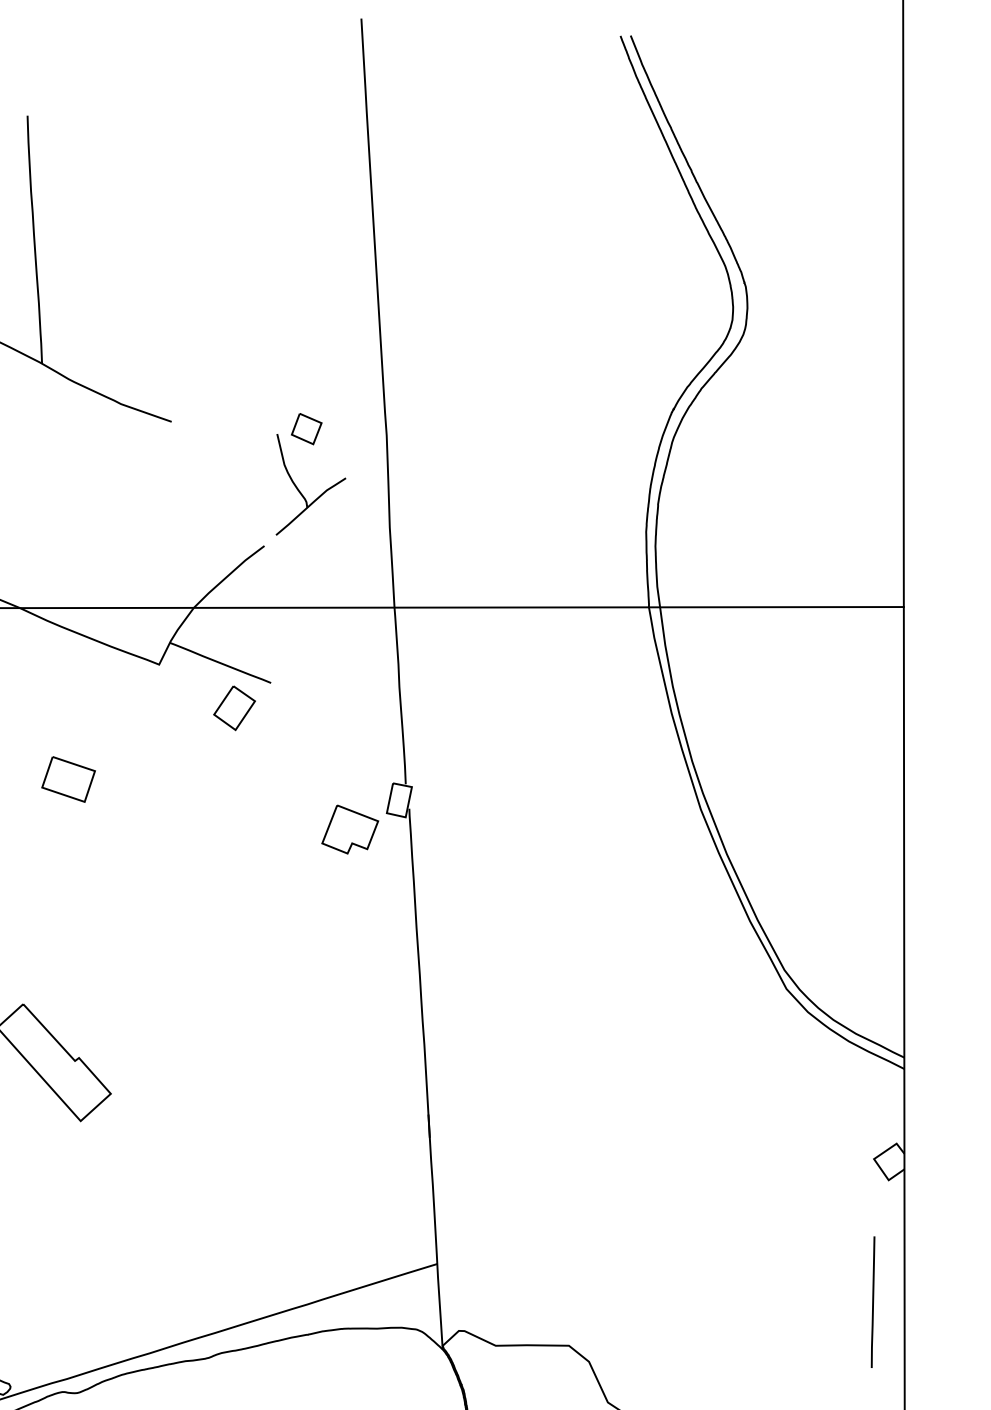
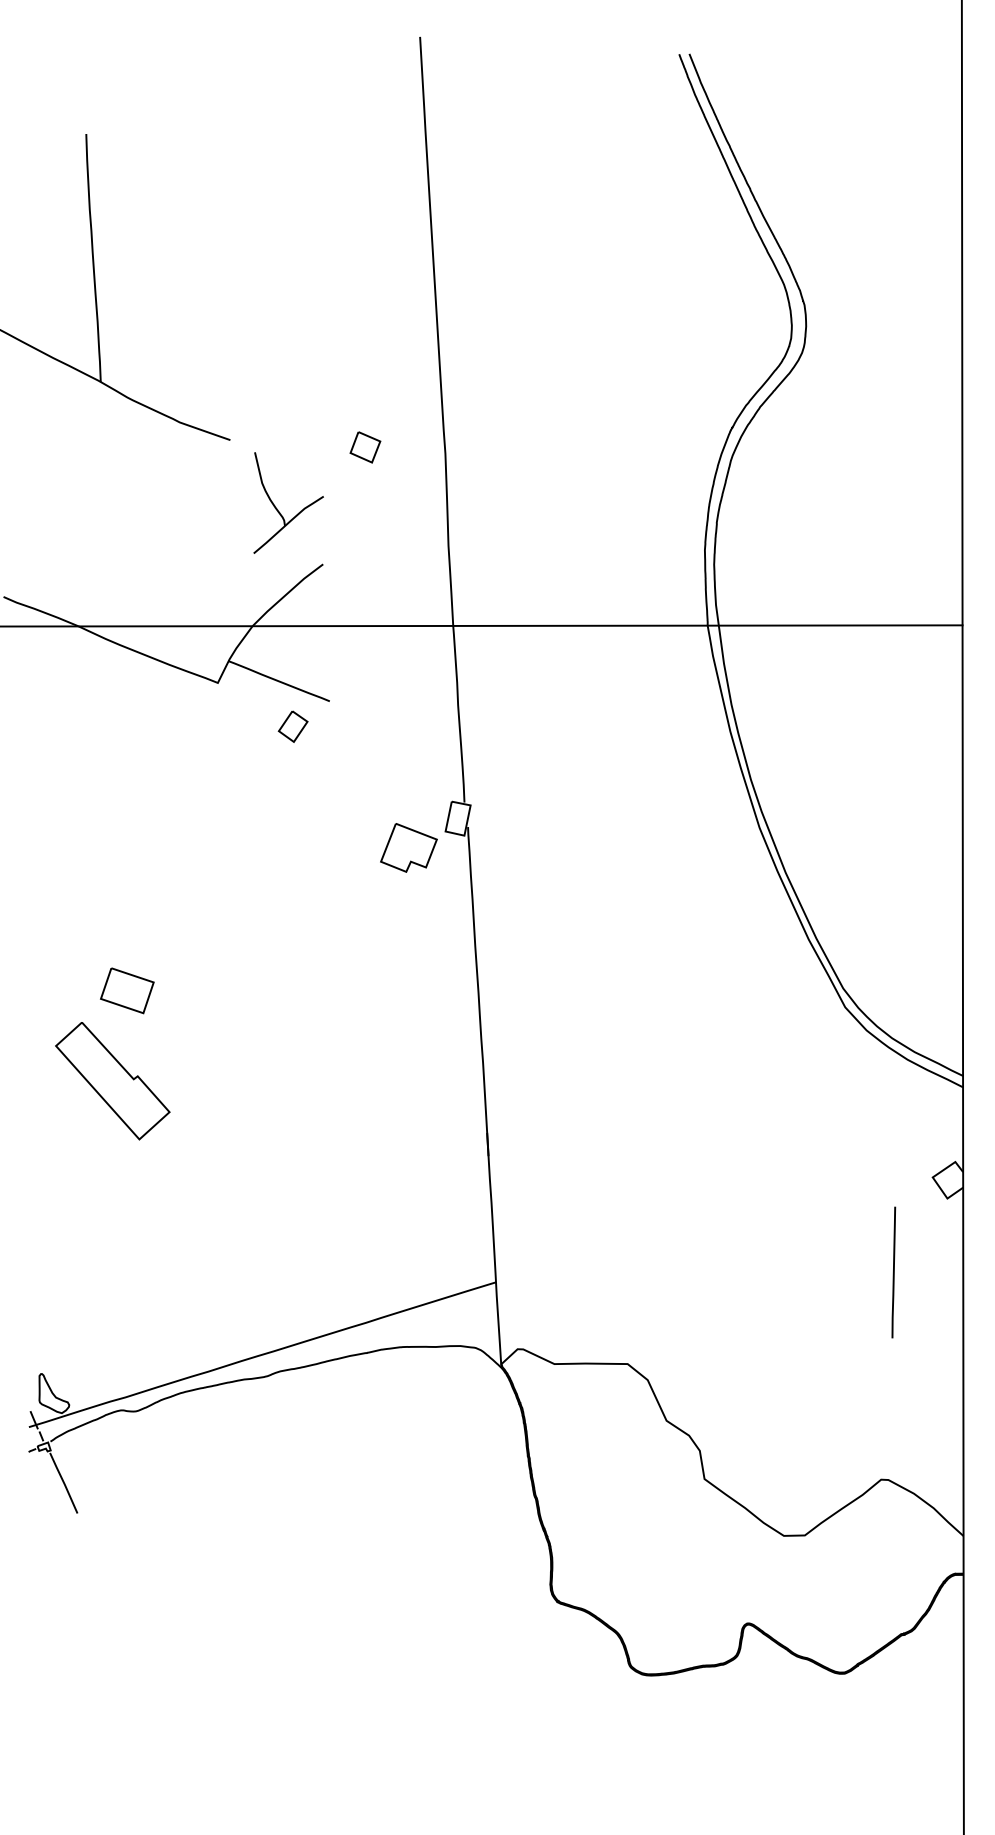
part: (299, 490) -> (277, 508), moved
part: (233, 708) -> (292, 726), size x0.7
part: (68, 779) -> (127, 990), moved
line: (872, 1302) -> (893, 1272), moved

